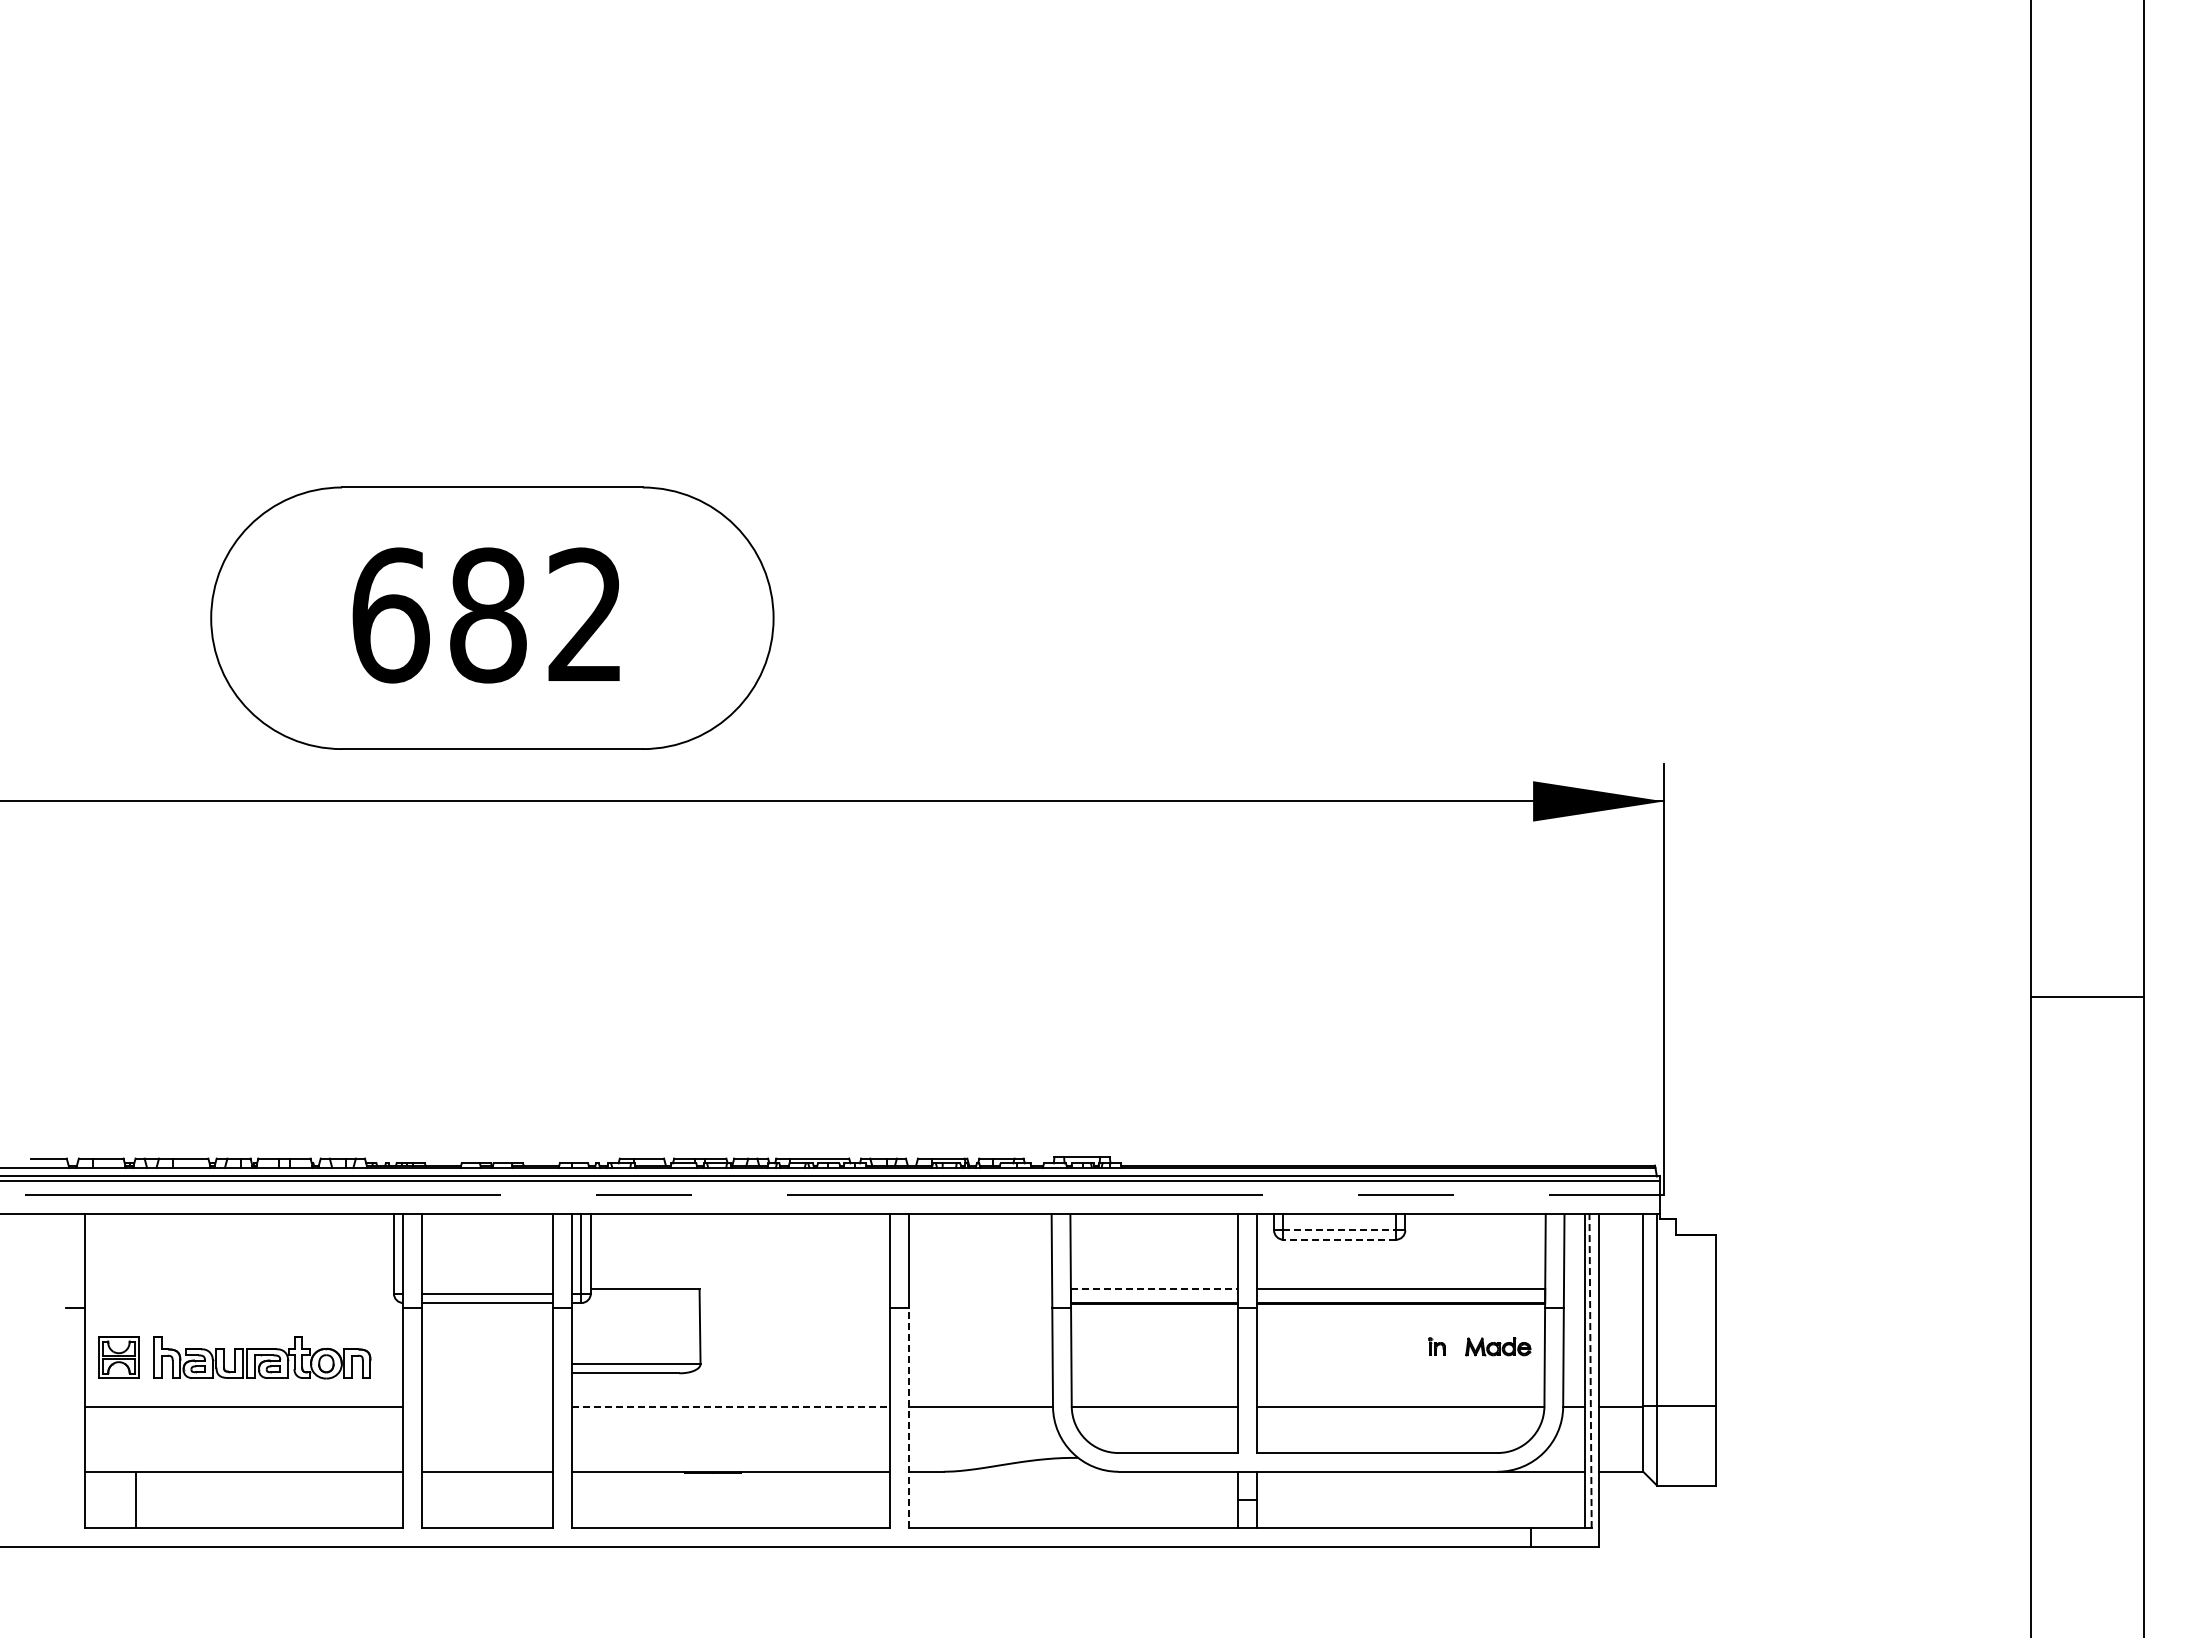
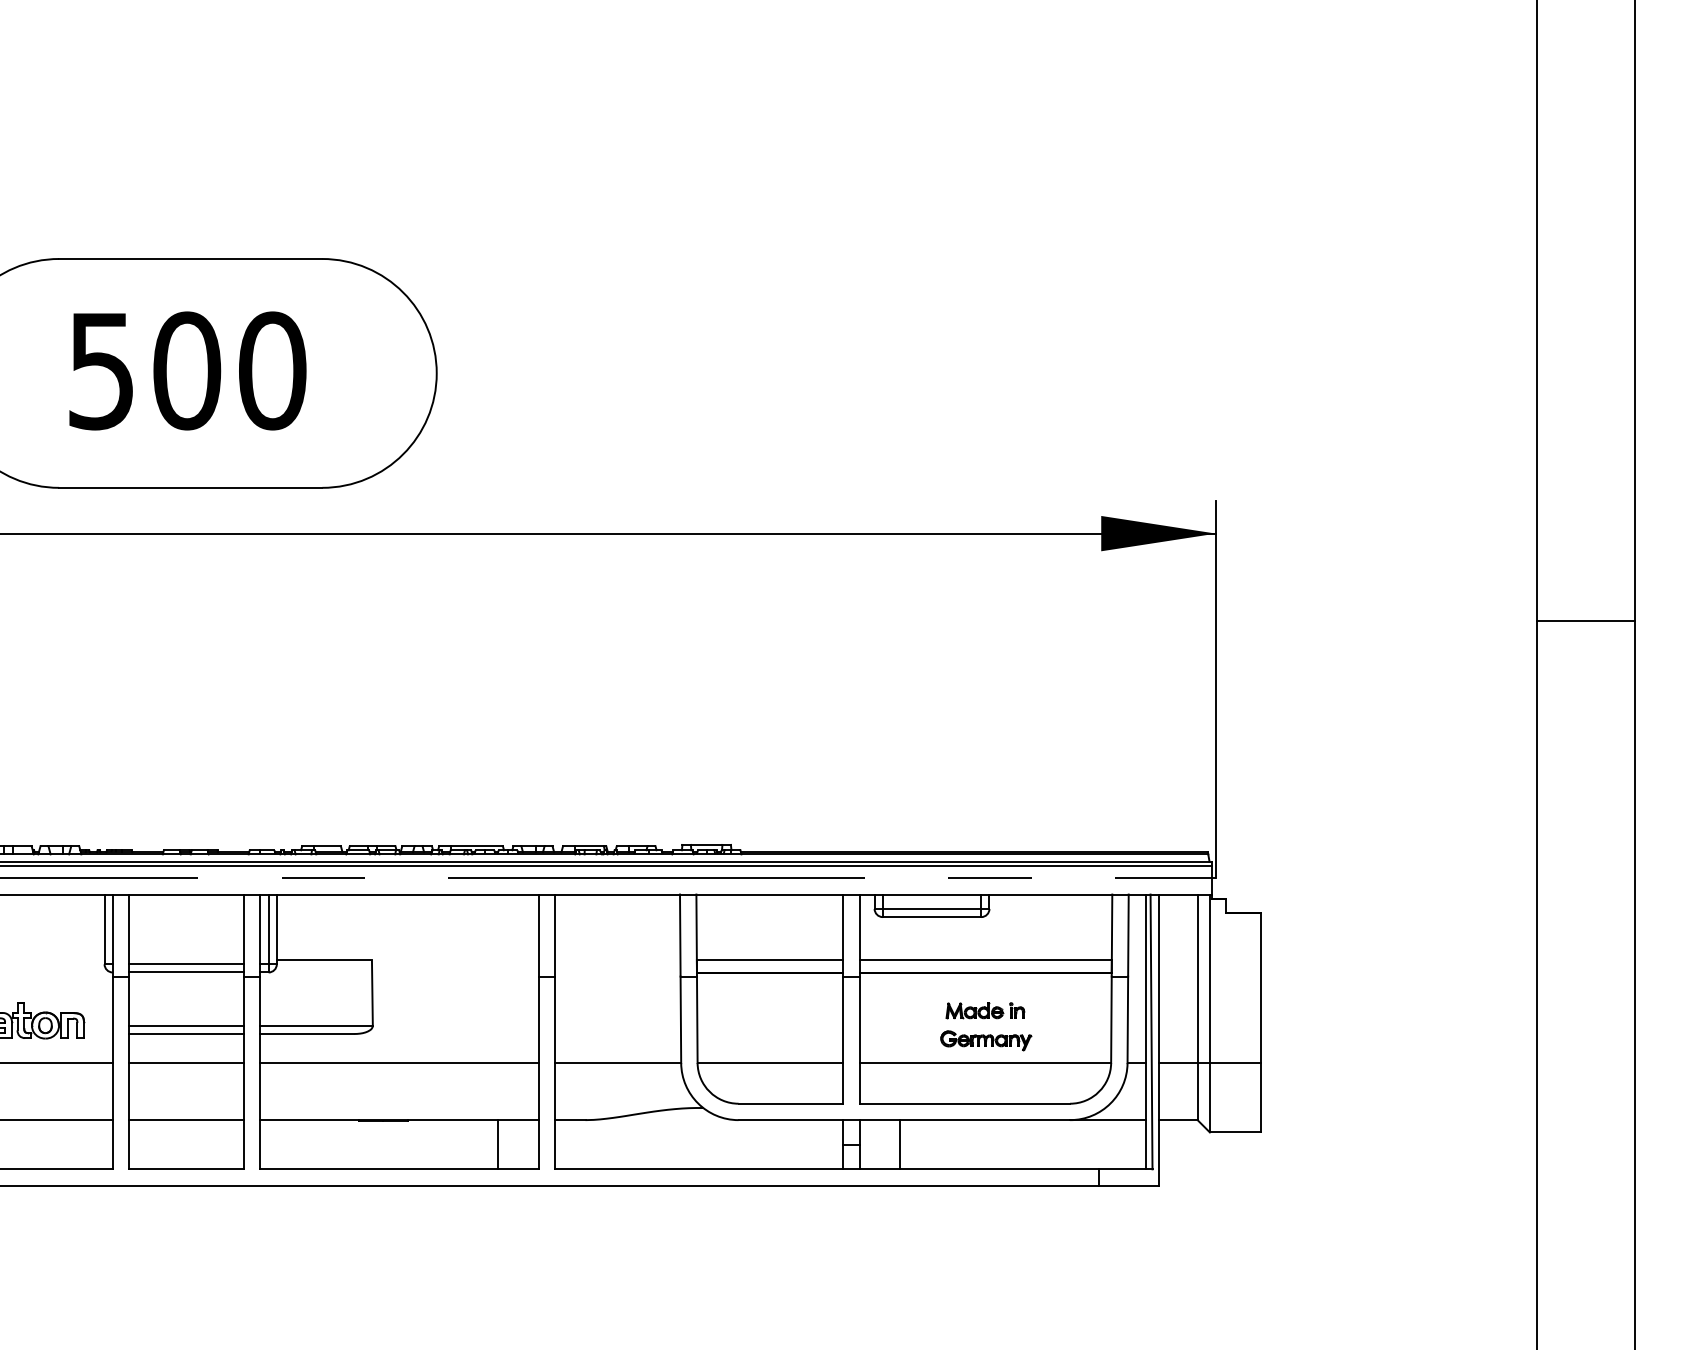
text: (488, 615) -> (187, 370), 682 -> 500
line: (2087, 997) -> (1586, 621), moved
line: (1340, 1230) -> (932, 909), dashed -> solid
line: (1339, 1239) -> (931, 916), dashed -> solid
line: (1154, 1288) -> (769, 959), dashed -> solid
part: (1498, 1346) -> (974, 1010), moved
line: (487, 1363) -> (186, 1025), added
line: (1590, 1370) -> (1151, 1031), dashed -> solid
line: (487, 1373) -> (186, 1034), added
part: (1401, 1381) -> (986, 1041), added
line: (487, 1406) -> (186, 1063), added
line: (731, 1406) -> (399, 1063), dashed -> solid
line: (909, 1417) -> (555, 1072), dashed -> solid
line: (844, 1499) -> (498, 1144), added
line: (1303, 1499) -> (900, 1144), added

